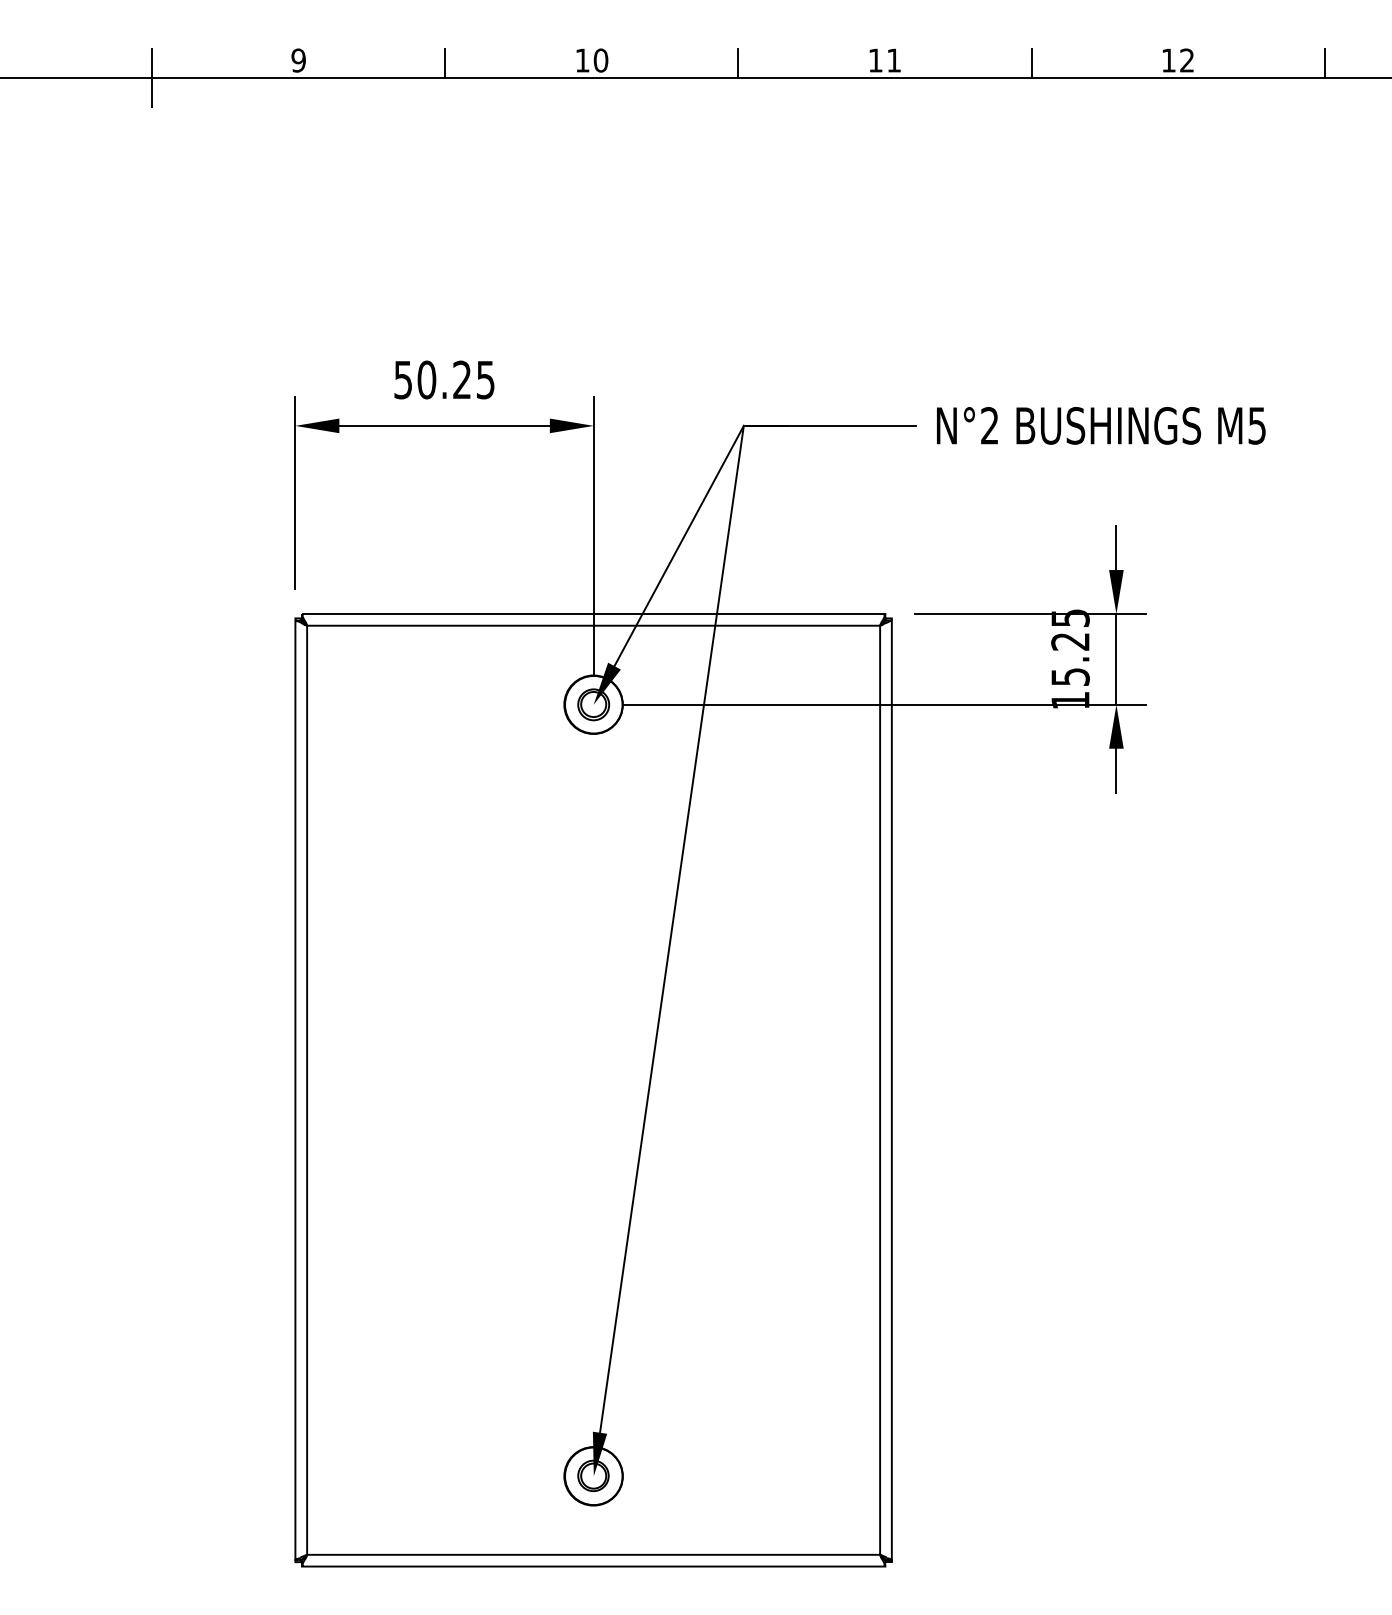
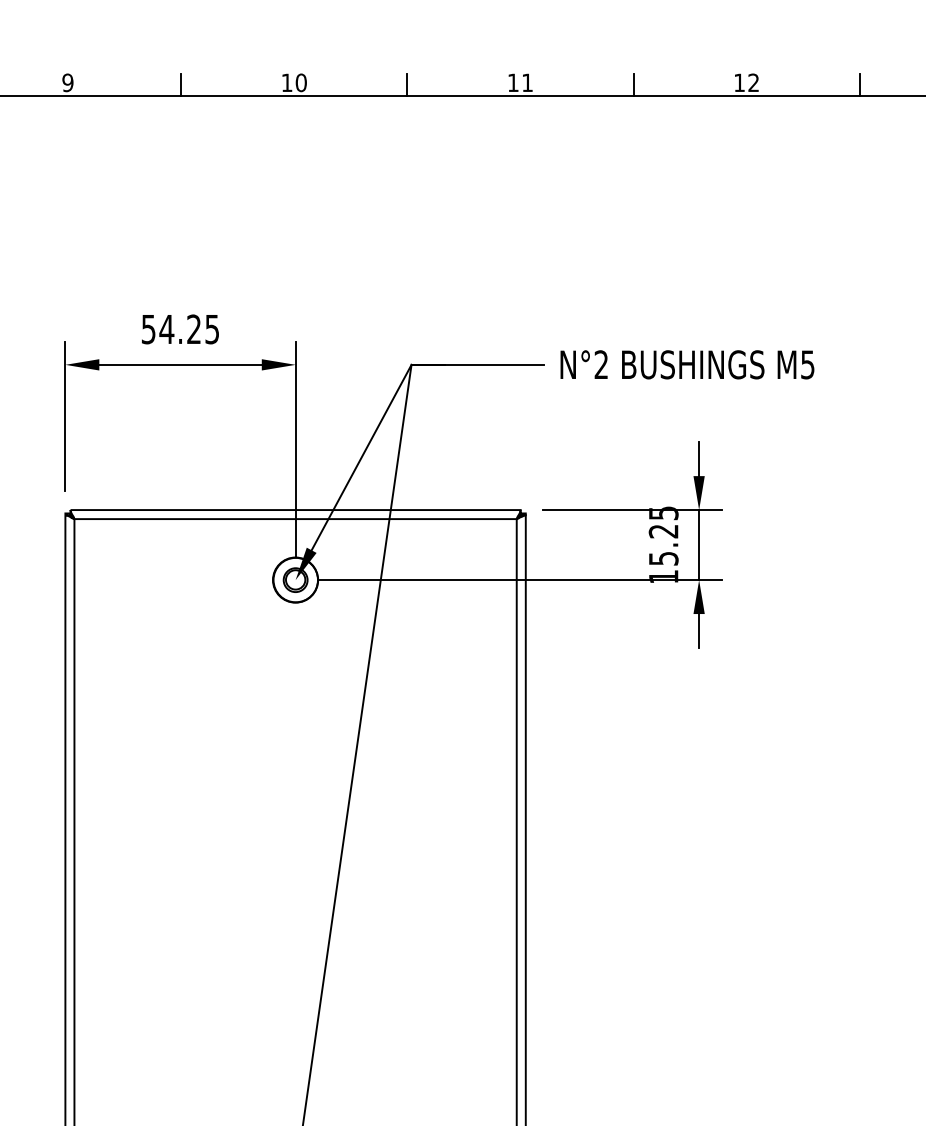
text: (426, 379) -> (166, 329), 50.25 -> 54.25

